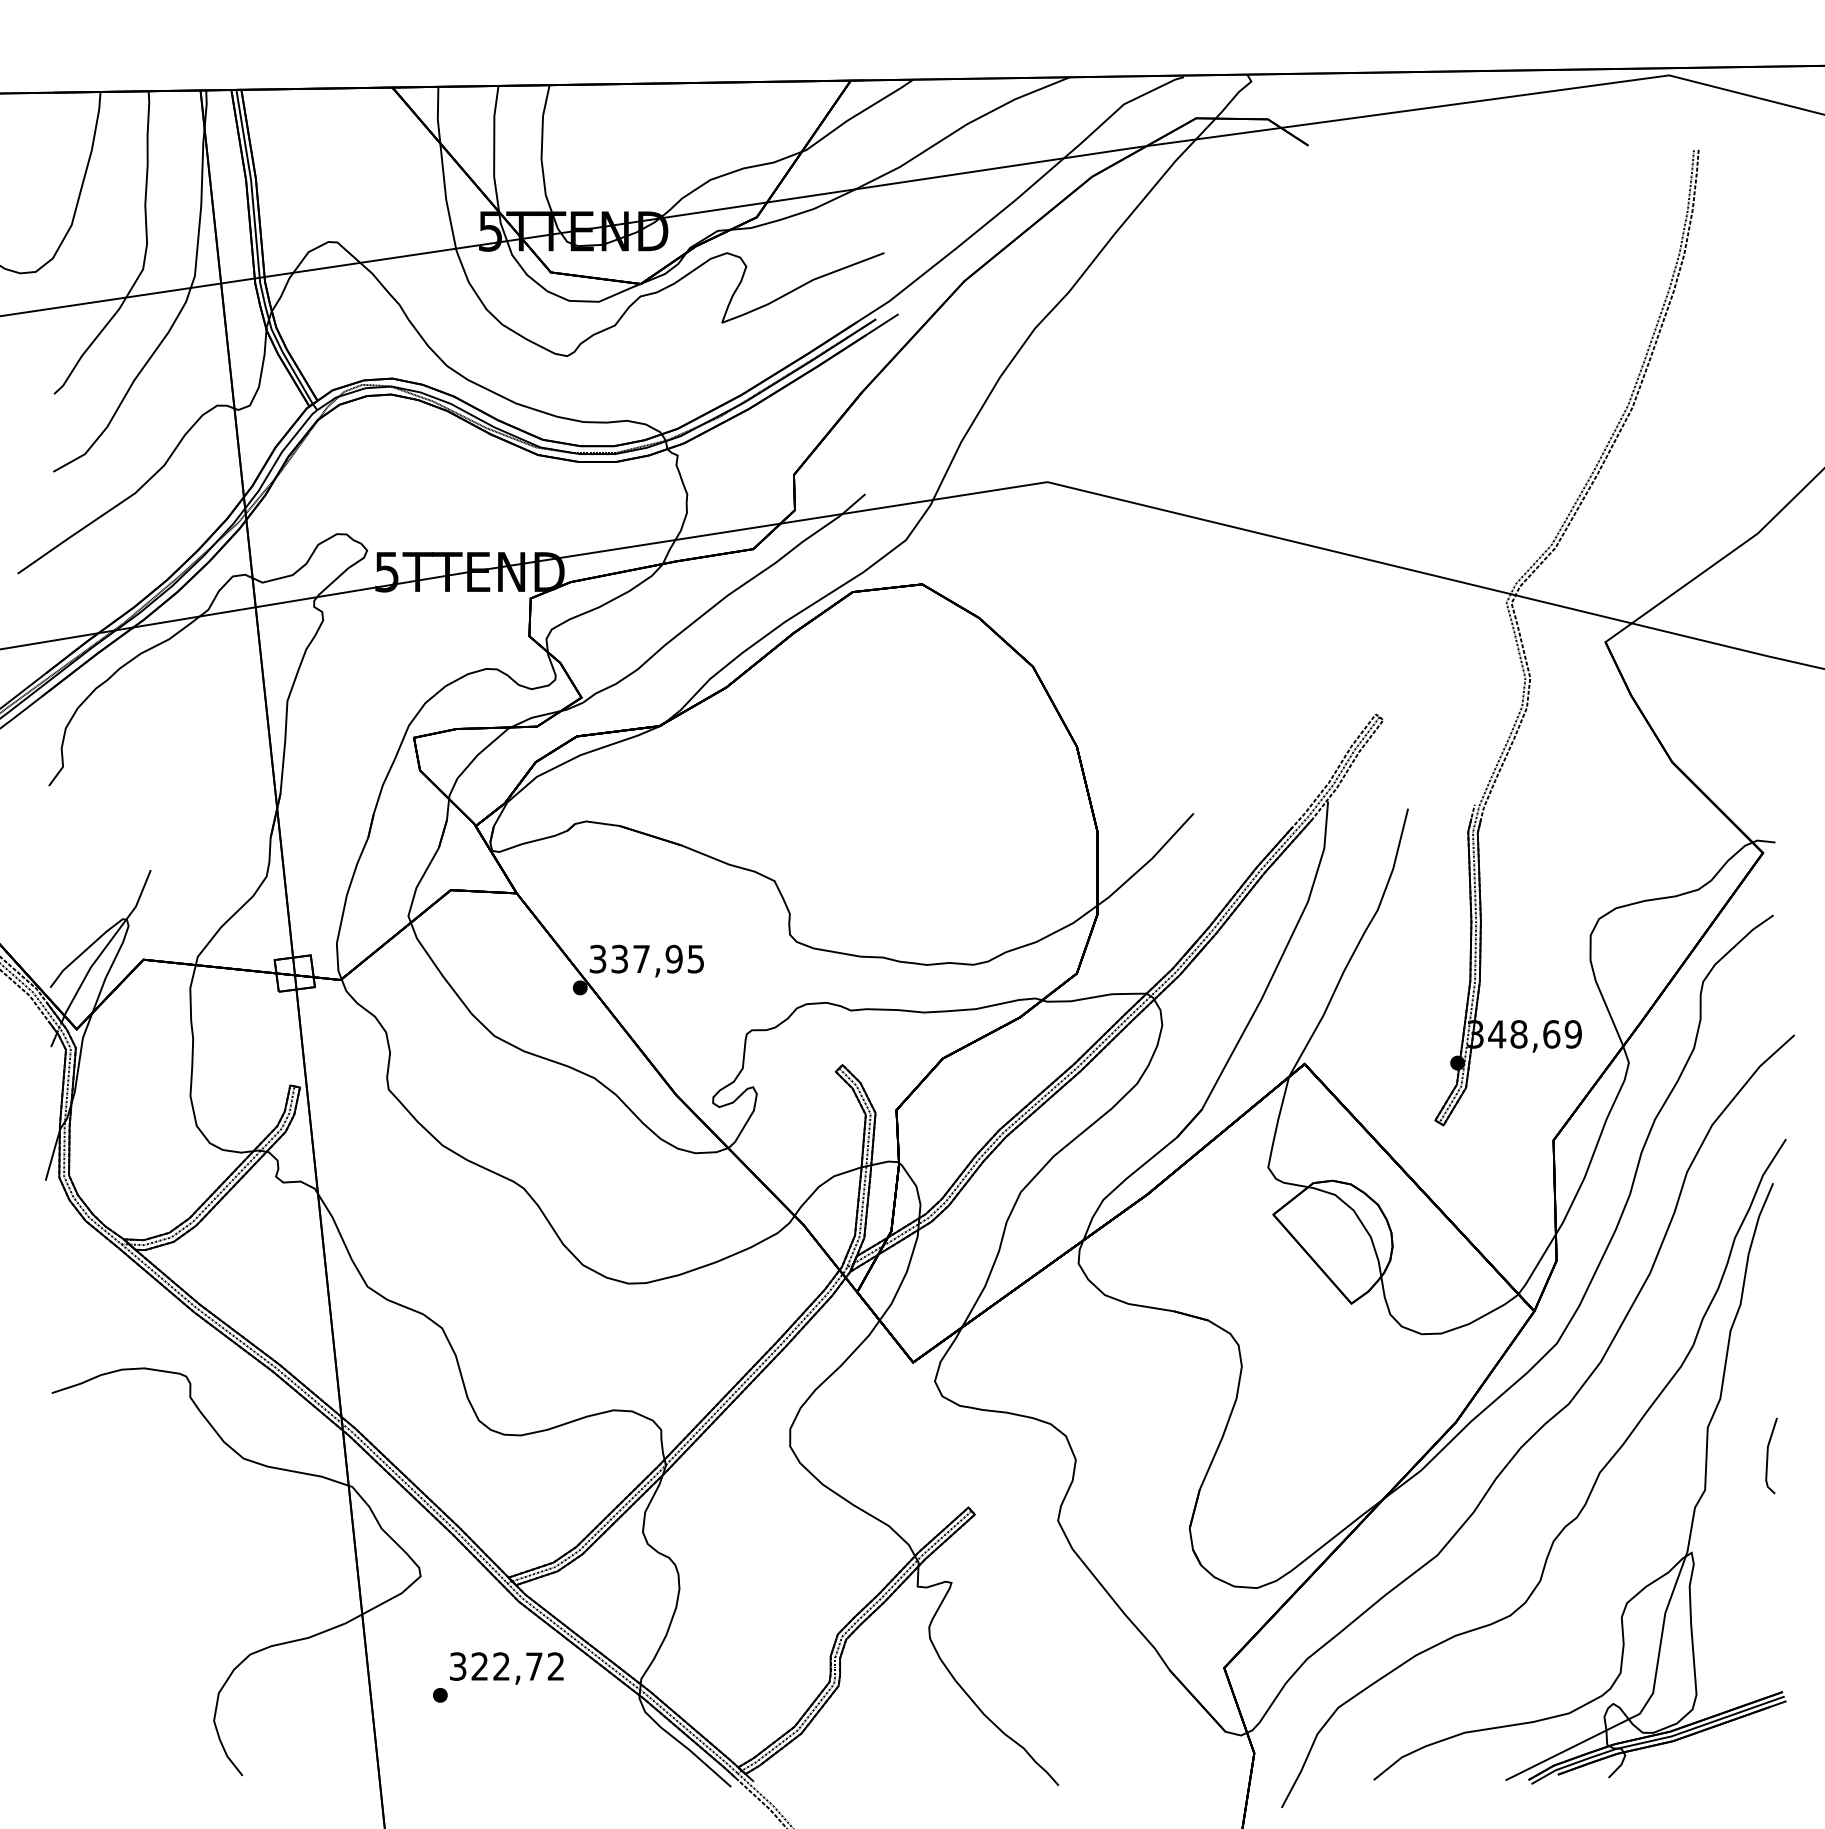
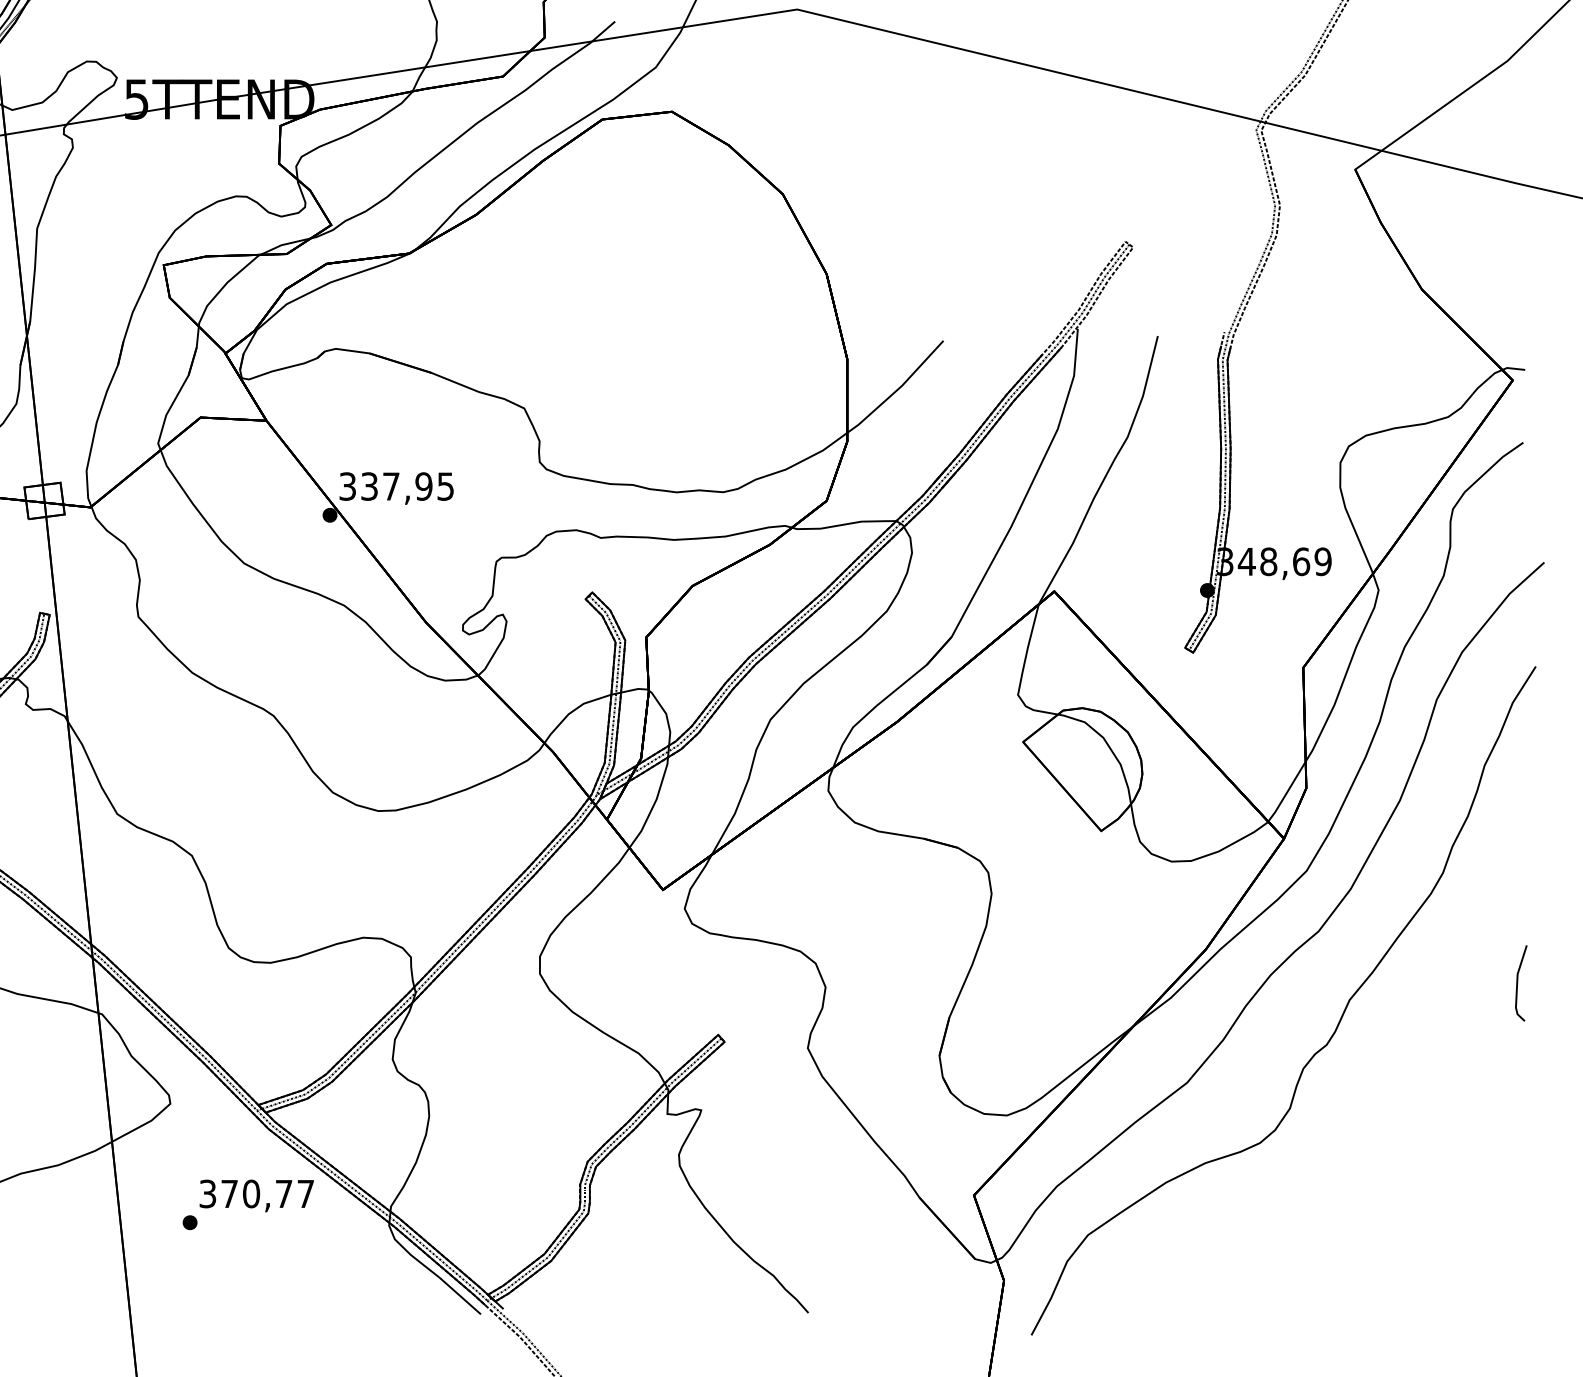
part: (1693, 1509) -> (1443, 1036), removed
text: (517, 1666) -> (267, 1193), 322,72 -> 370,77

